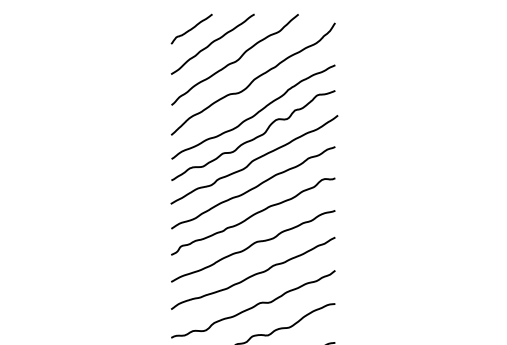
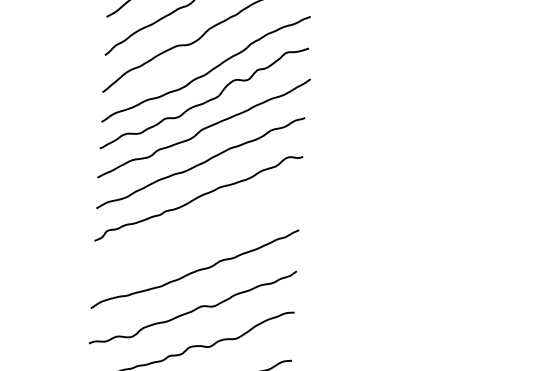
curve: (252, 245) -> (195, 234), removed

